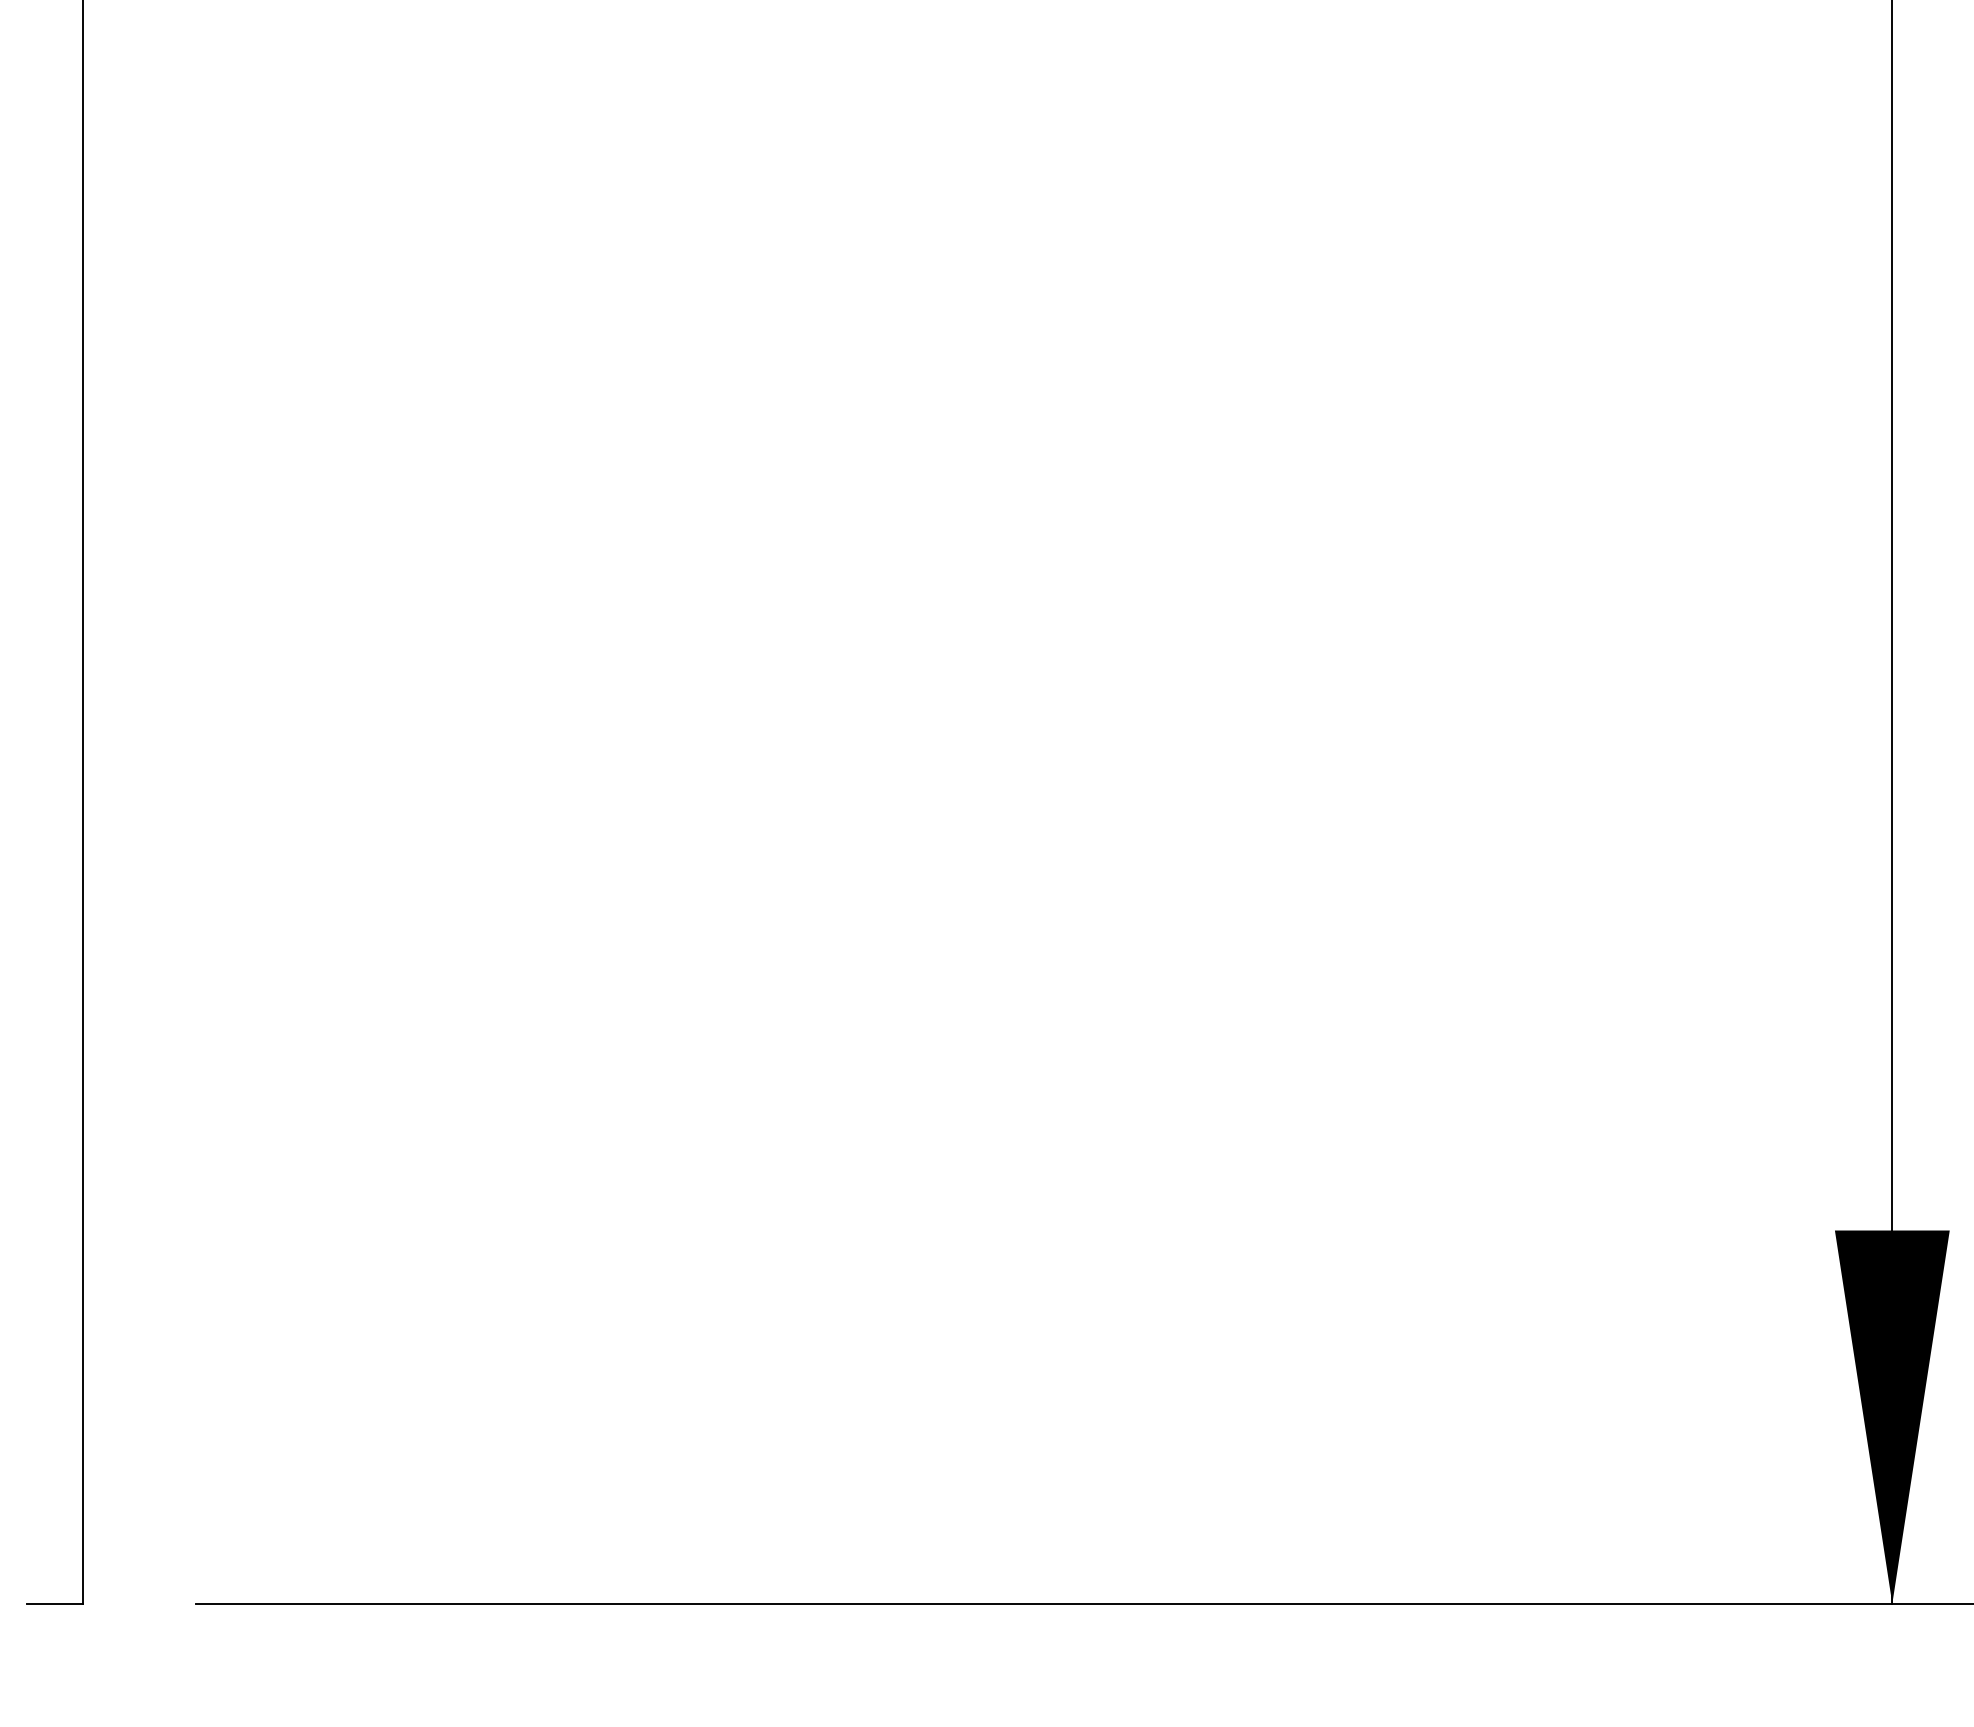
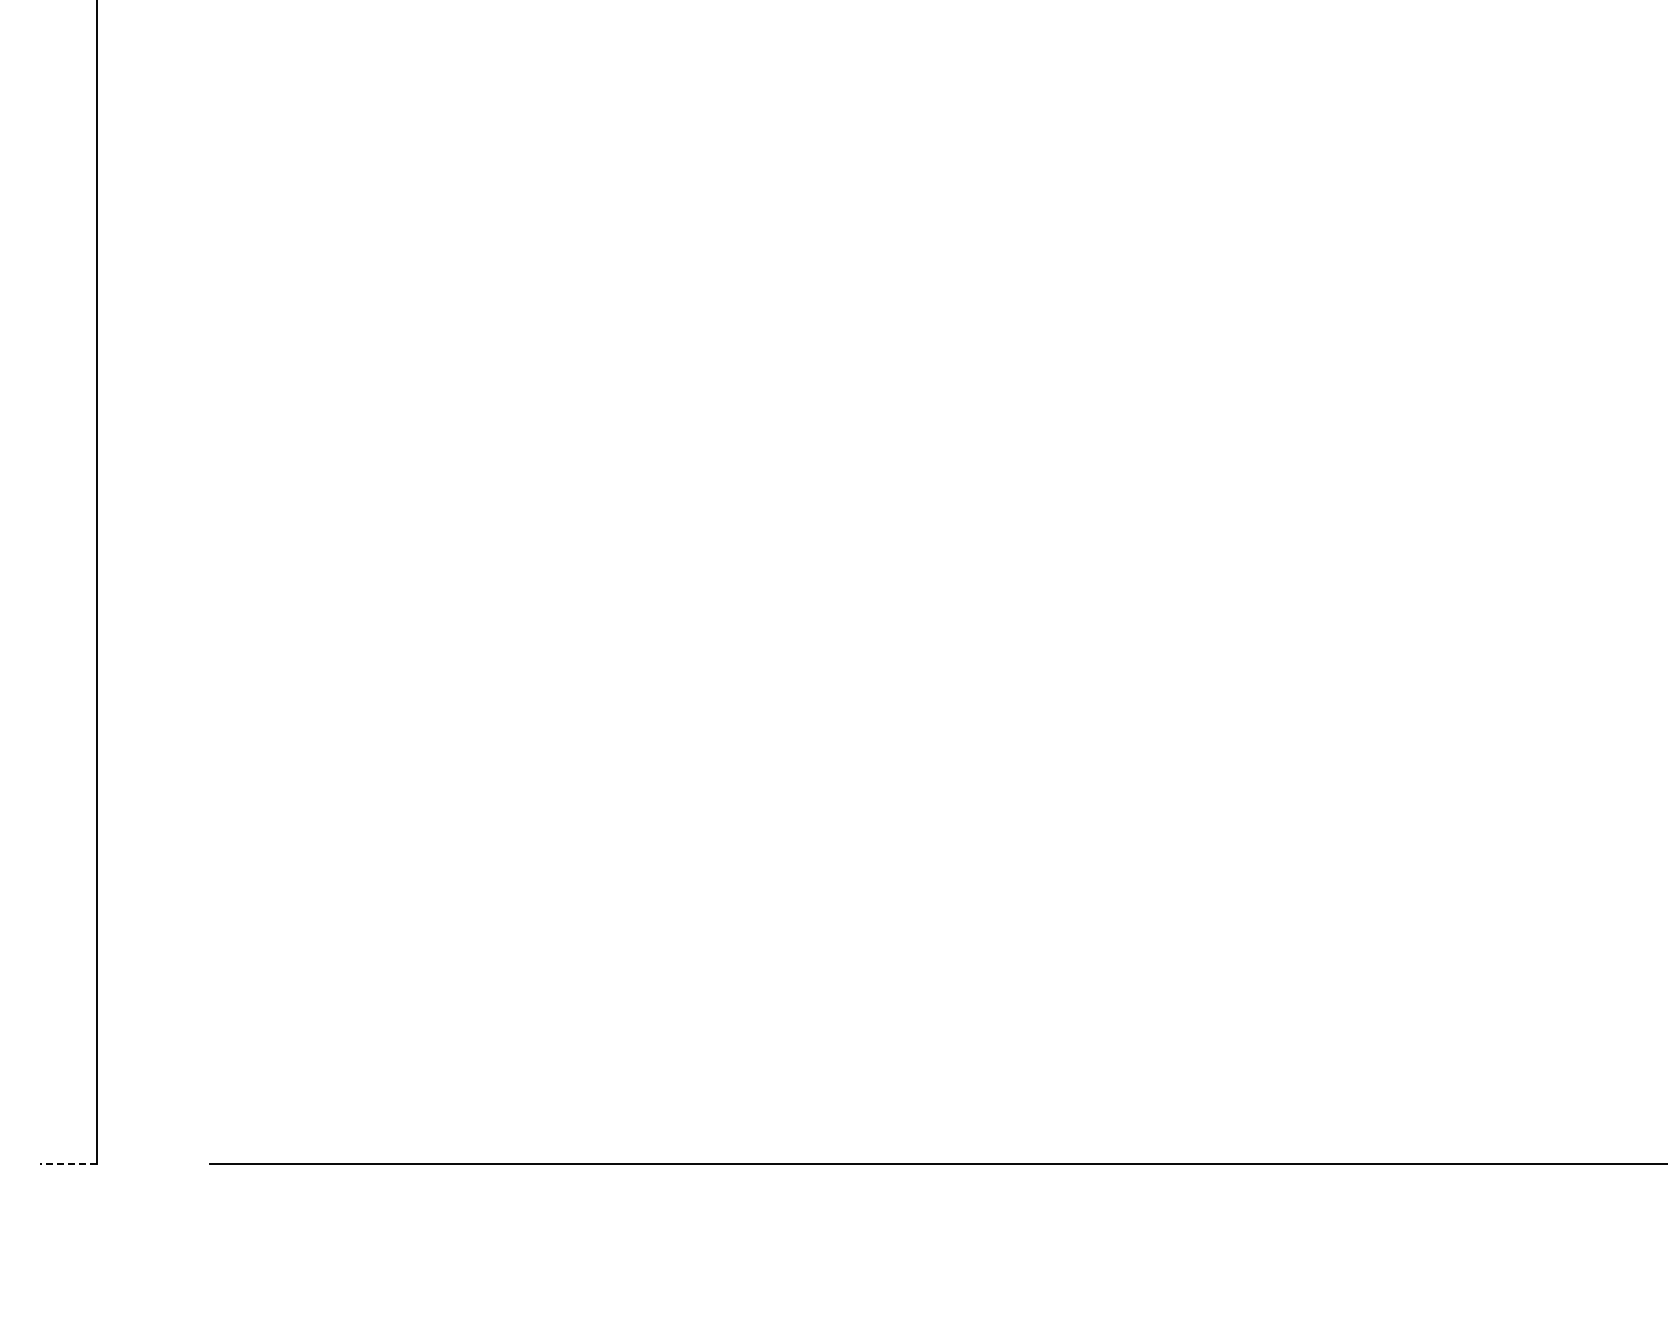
line: (54, 1603) -> (68, 1163), solid -> dashed

